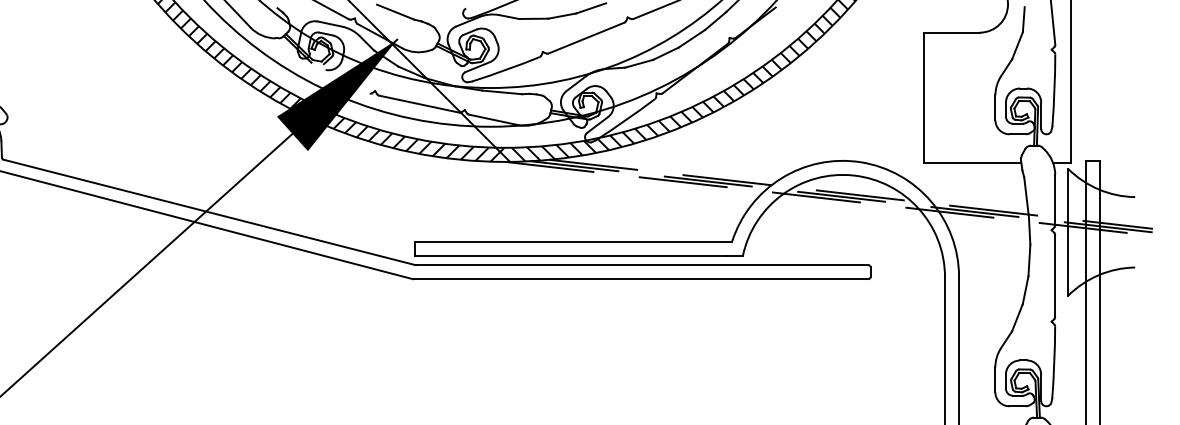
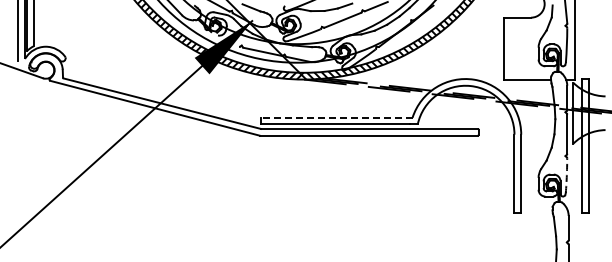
line: (573, 241) -> (336, 117), solid -> dashed
arc: (1053, 362) -> (566, 175), solid -> dashed

